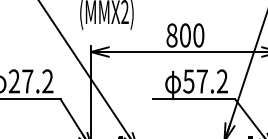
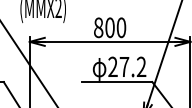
text: (188, 81) -> (112, 66), 57.2 -> 27.2

